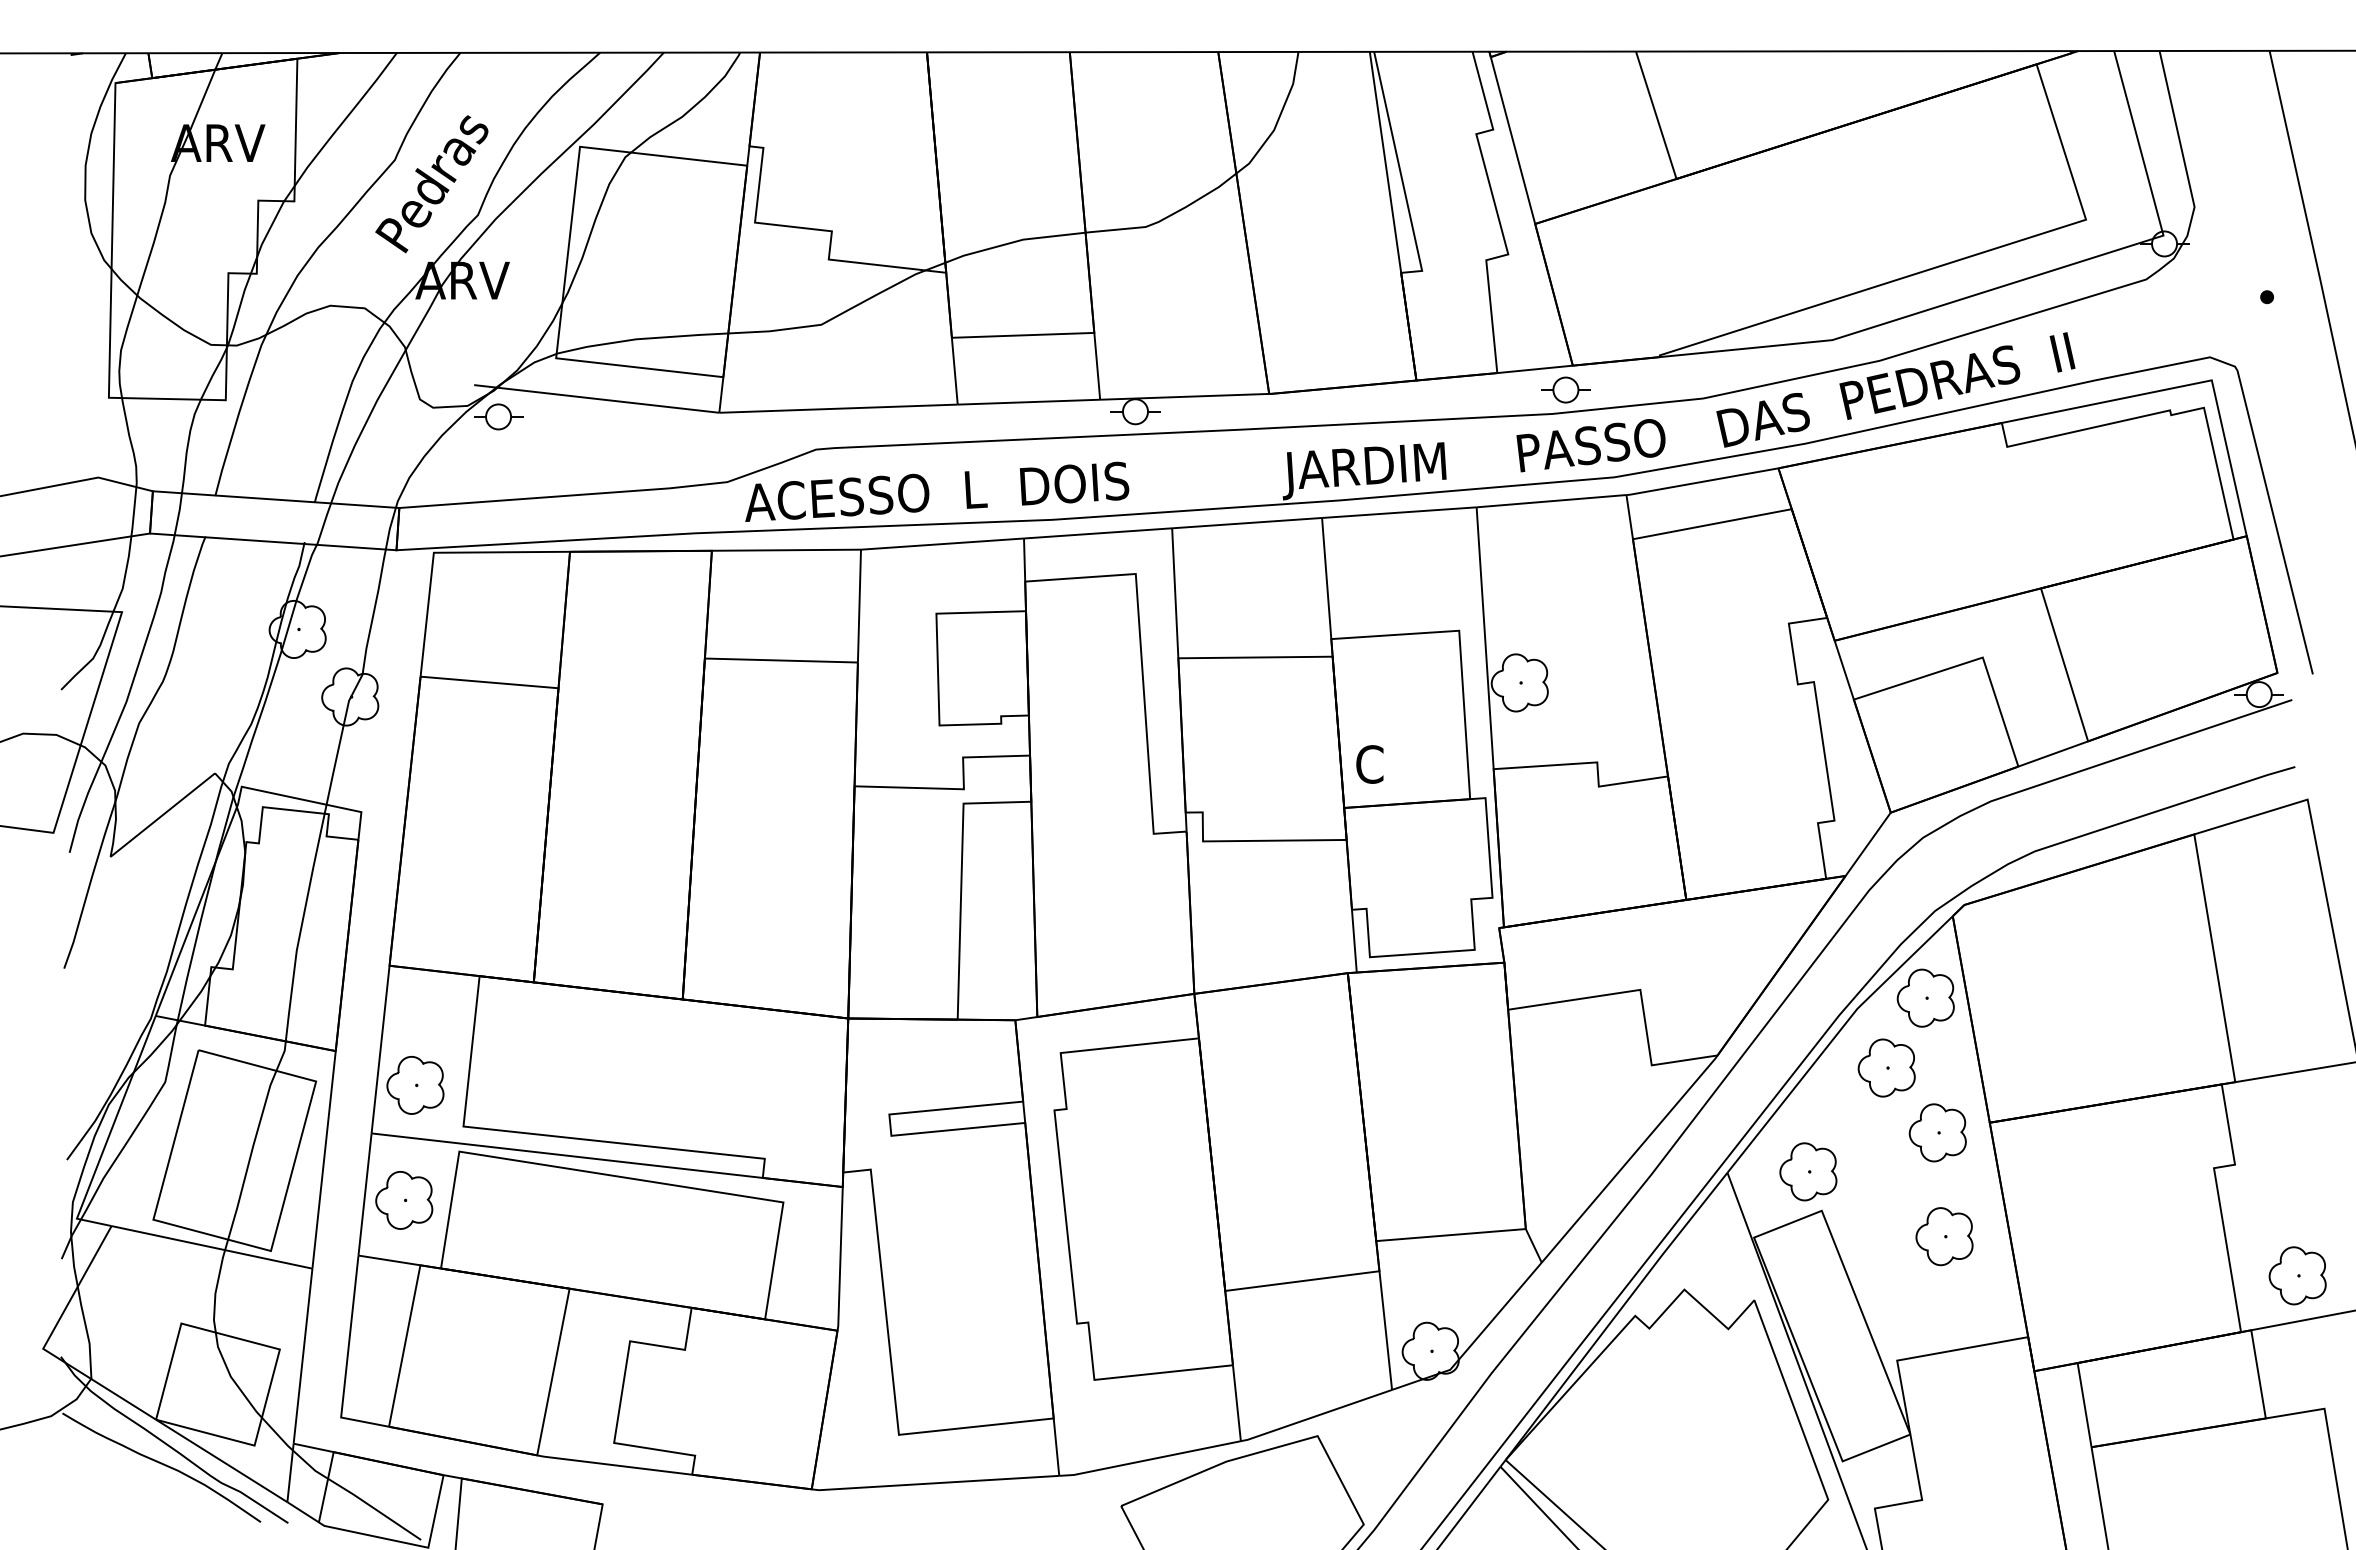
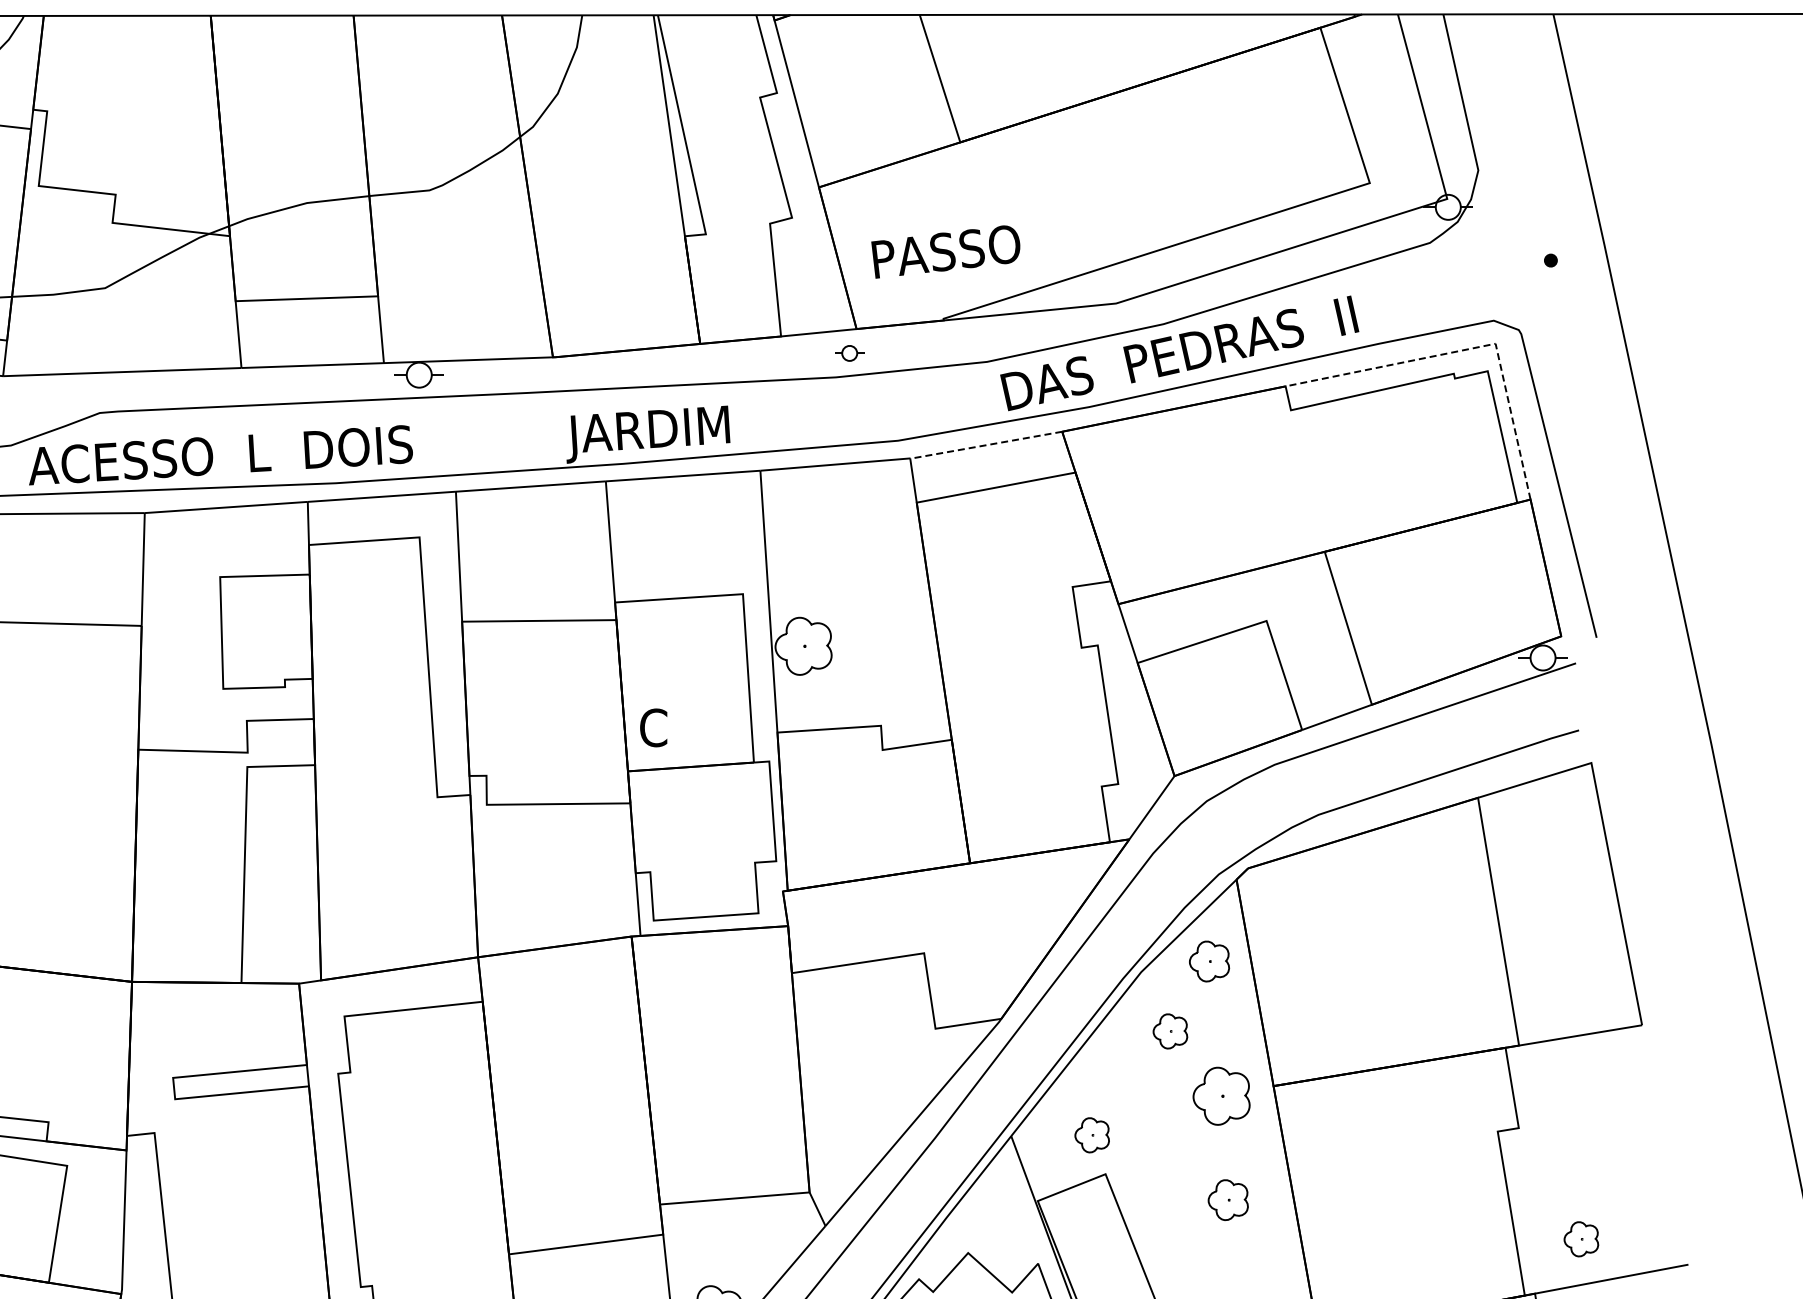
line: (2185, 385) -> (1469, 348), solid -> dashed
part: (1565, 389) -> (849, 352), size x0.6
text: (1590, 445) -> (945, 251), moved
line: (1701, 481) -> (985, 444), solid -> dashed
part: (1925, 997) -> (1209, 960), size x0.7
part: (1886, 1067) -> (1170, 1030), size x0.6
part: (1808, 1171) -> (1092, 1134), size x0.6
part: (1944, 1236) -> (1228, 1199), size x0.7
part: (2297, 1275) -> (1581, 1238), size x0.6

